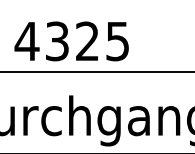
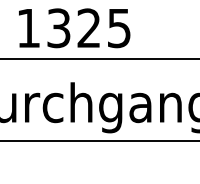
text: (26, 41) -> (28, 28), 4325 -> 1325

